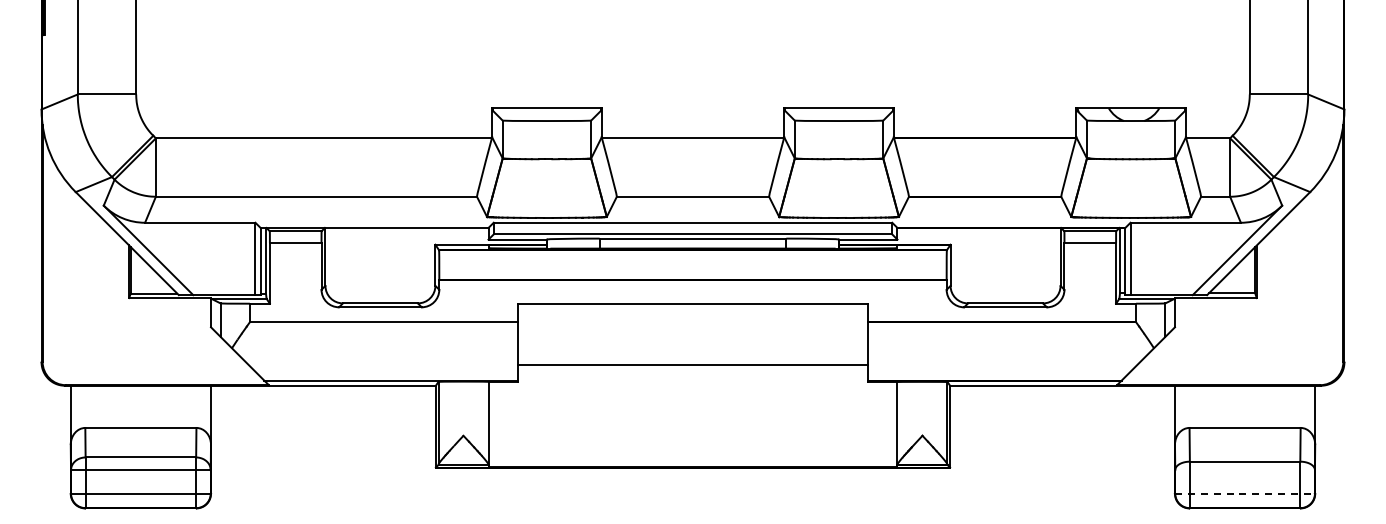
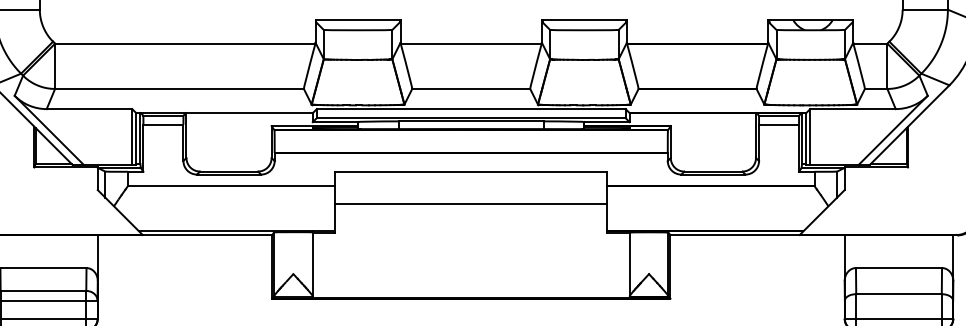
line: (692, 364) -> (470, 203), moved
line: (1245, 493) -> (899, 318), dashed -> solid

